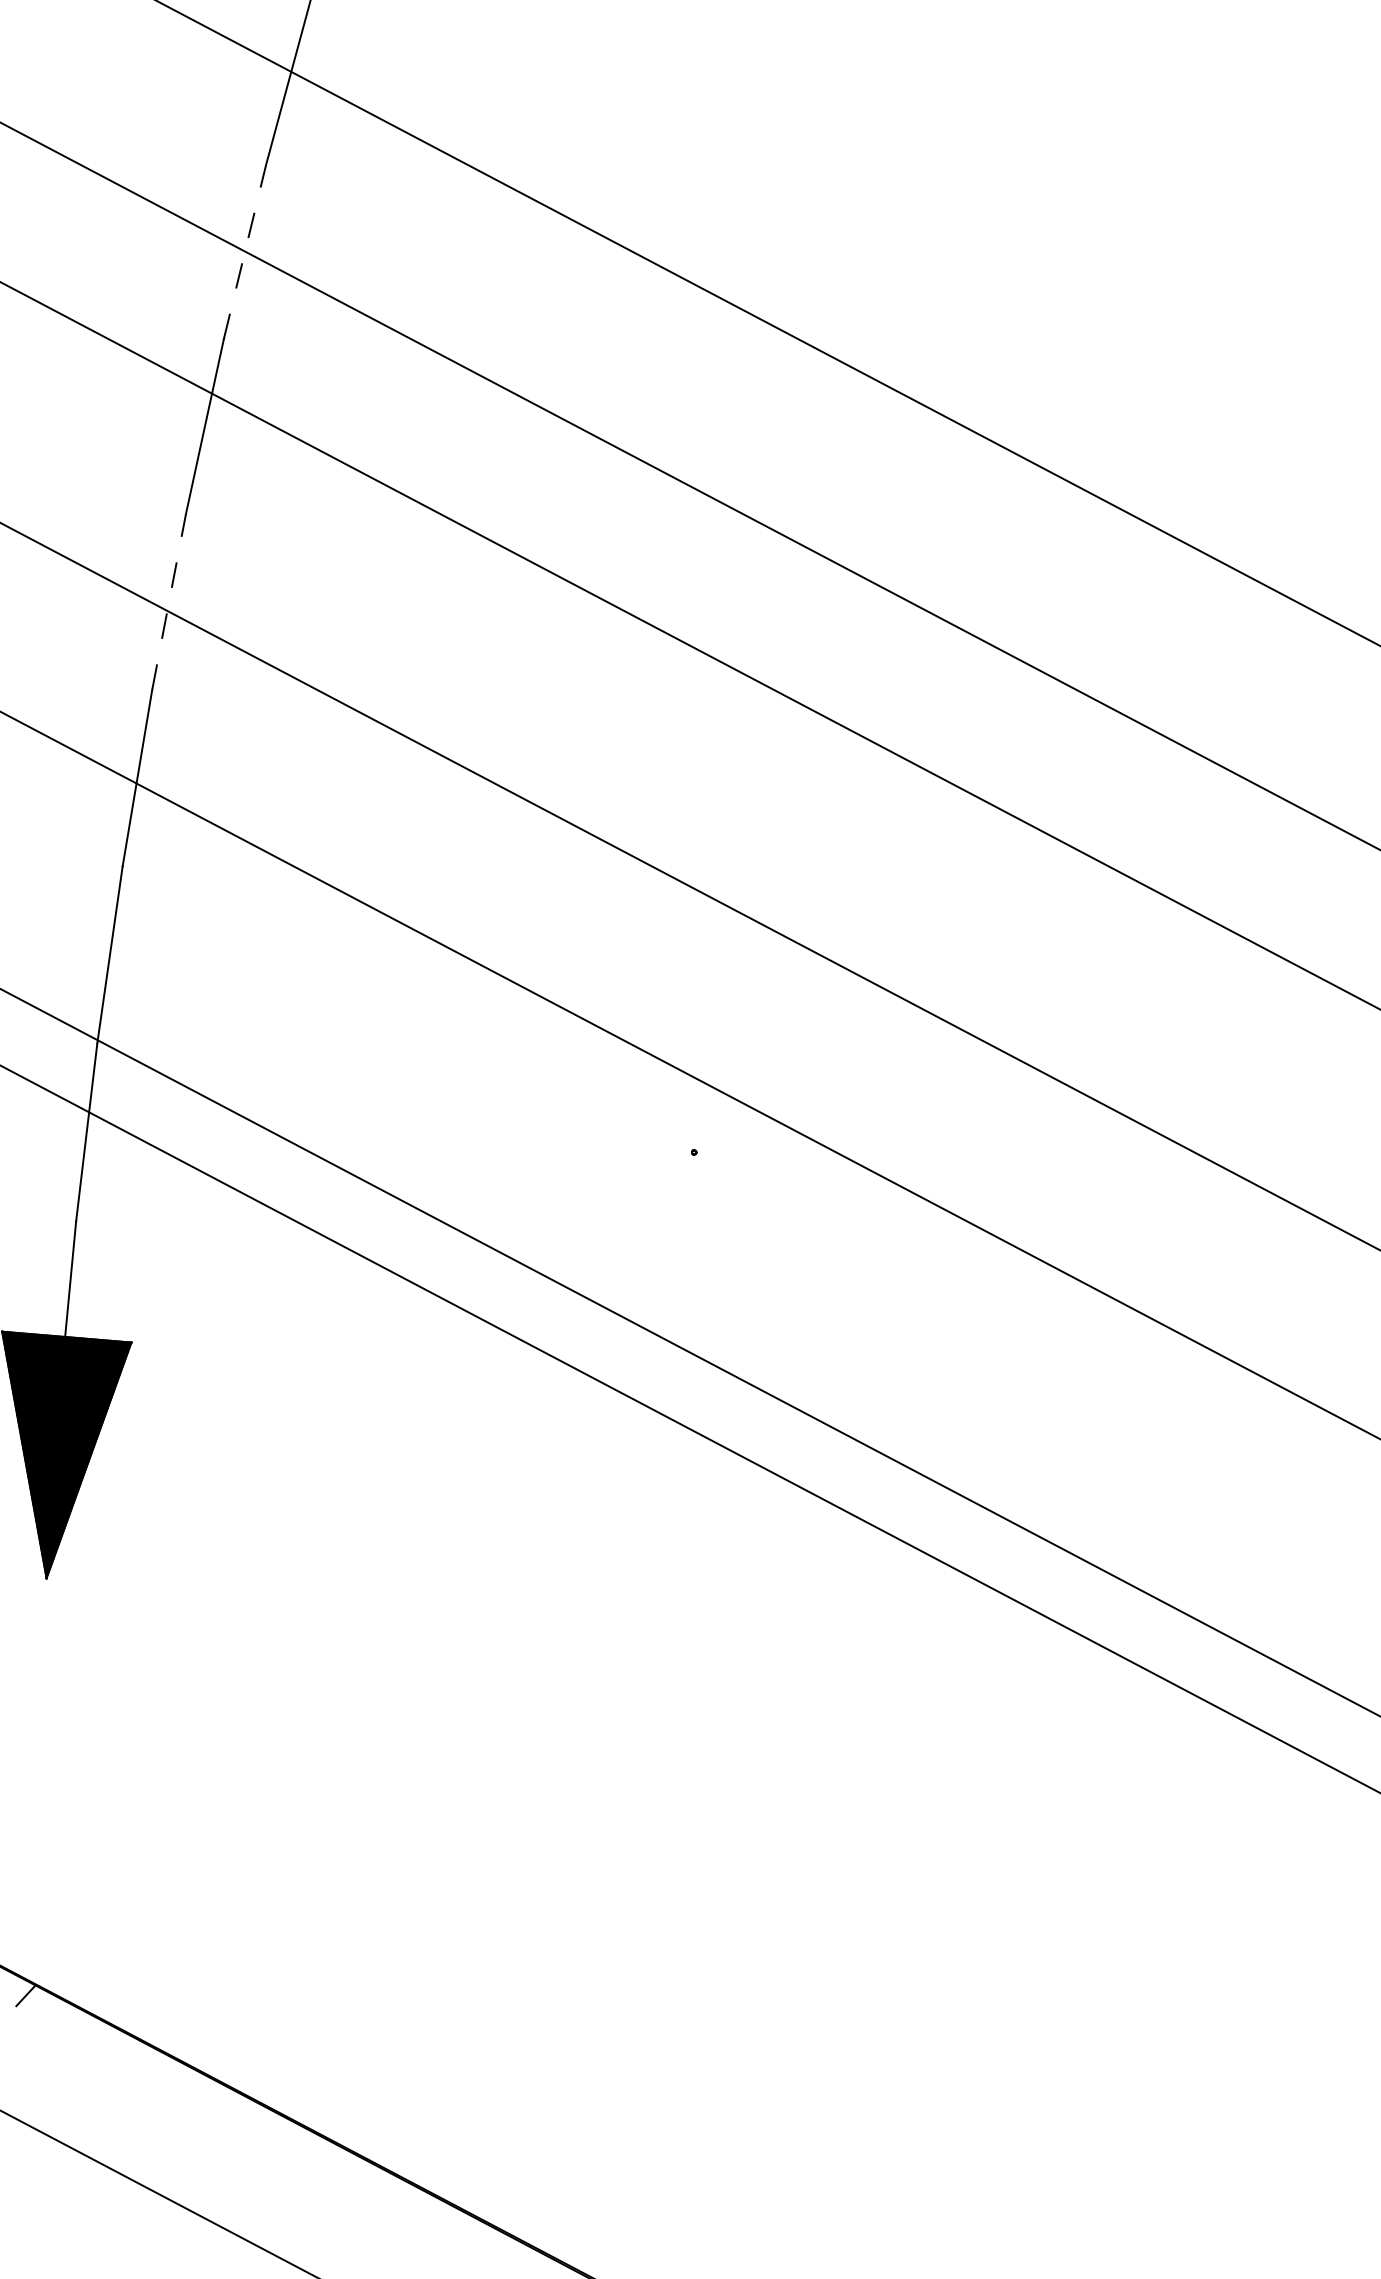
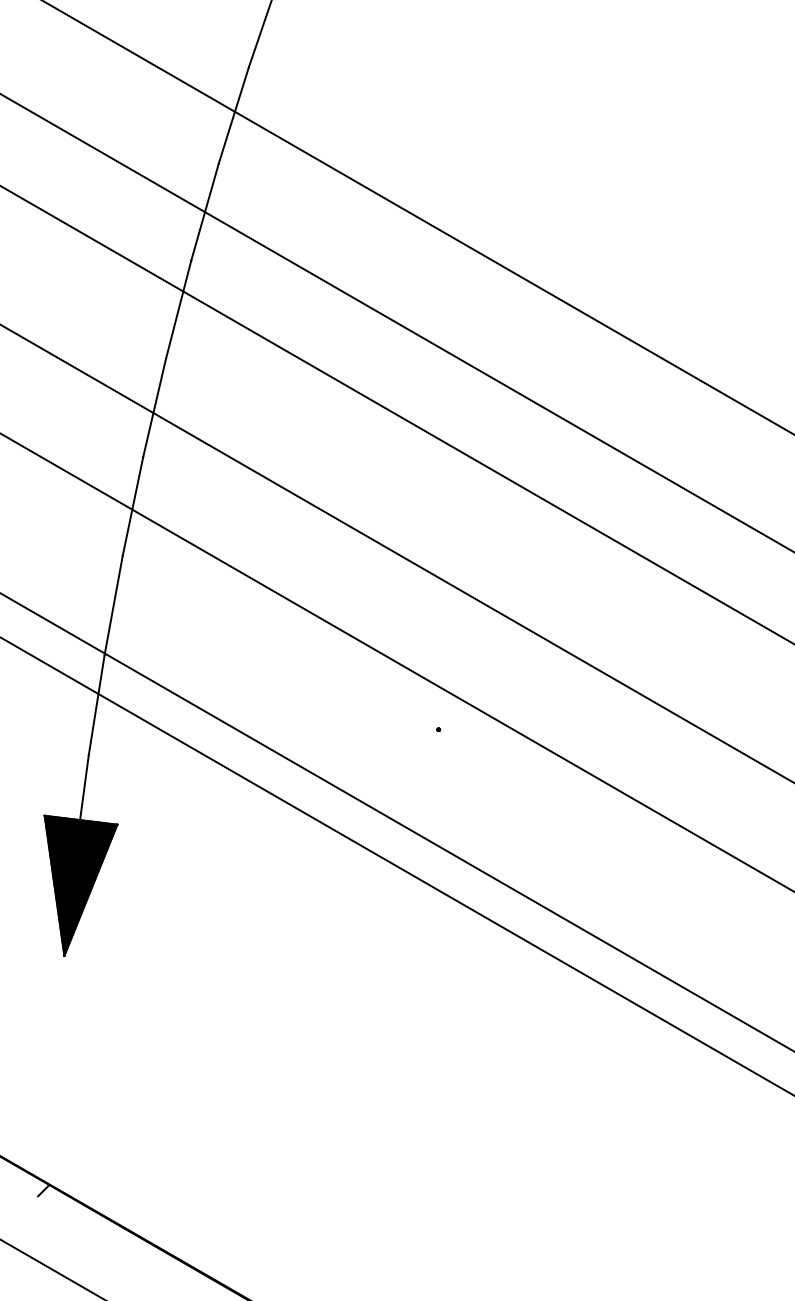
line: (244, 252) -> (204, 212), dashed -> solid
line: (168, 602) -> (154, 408), dashed -> solid

